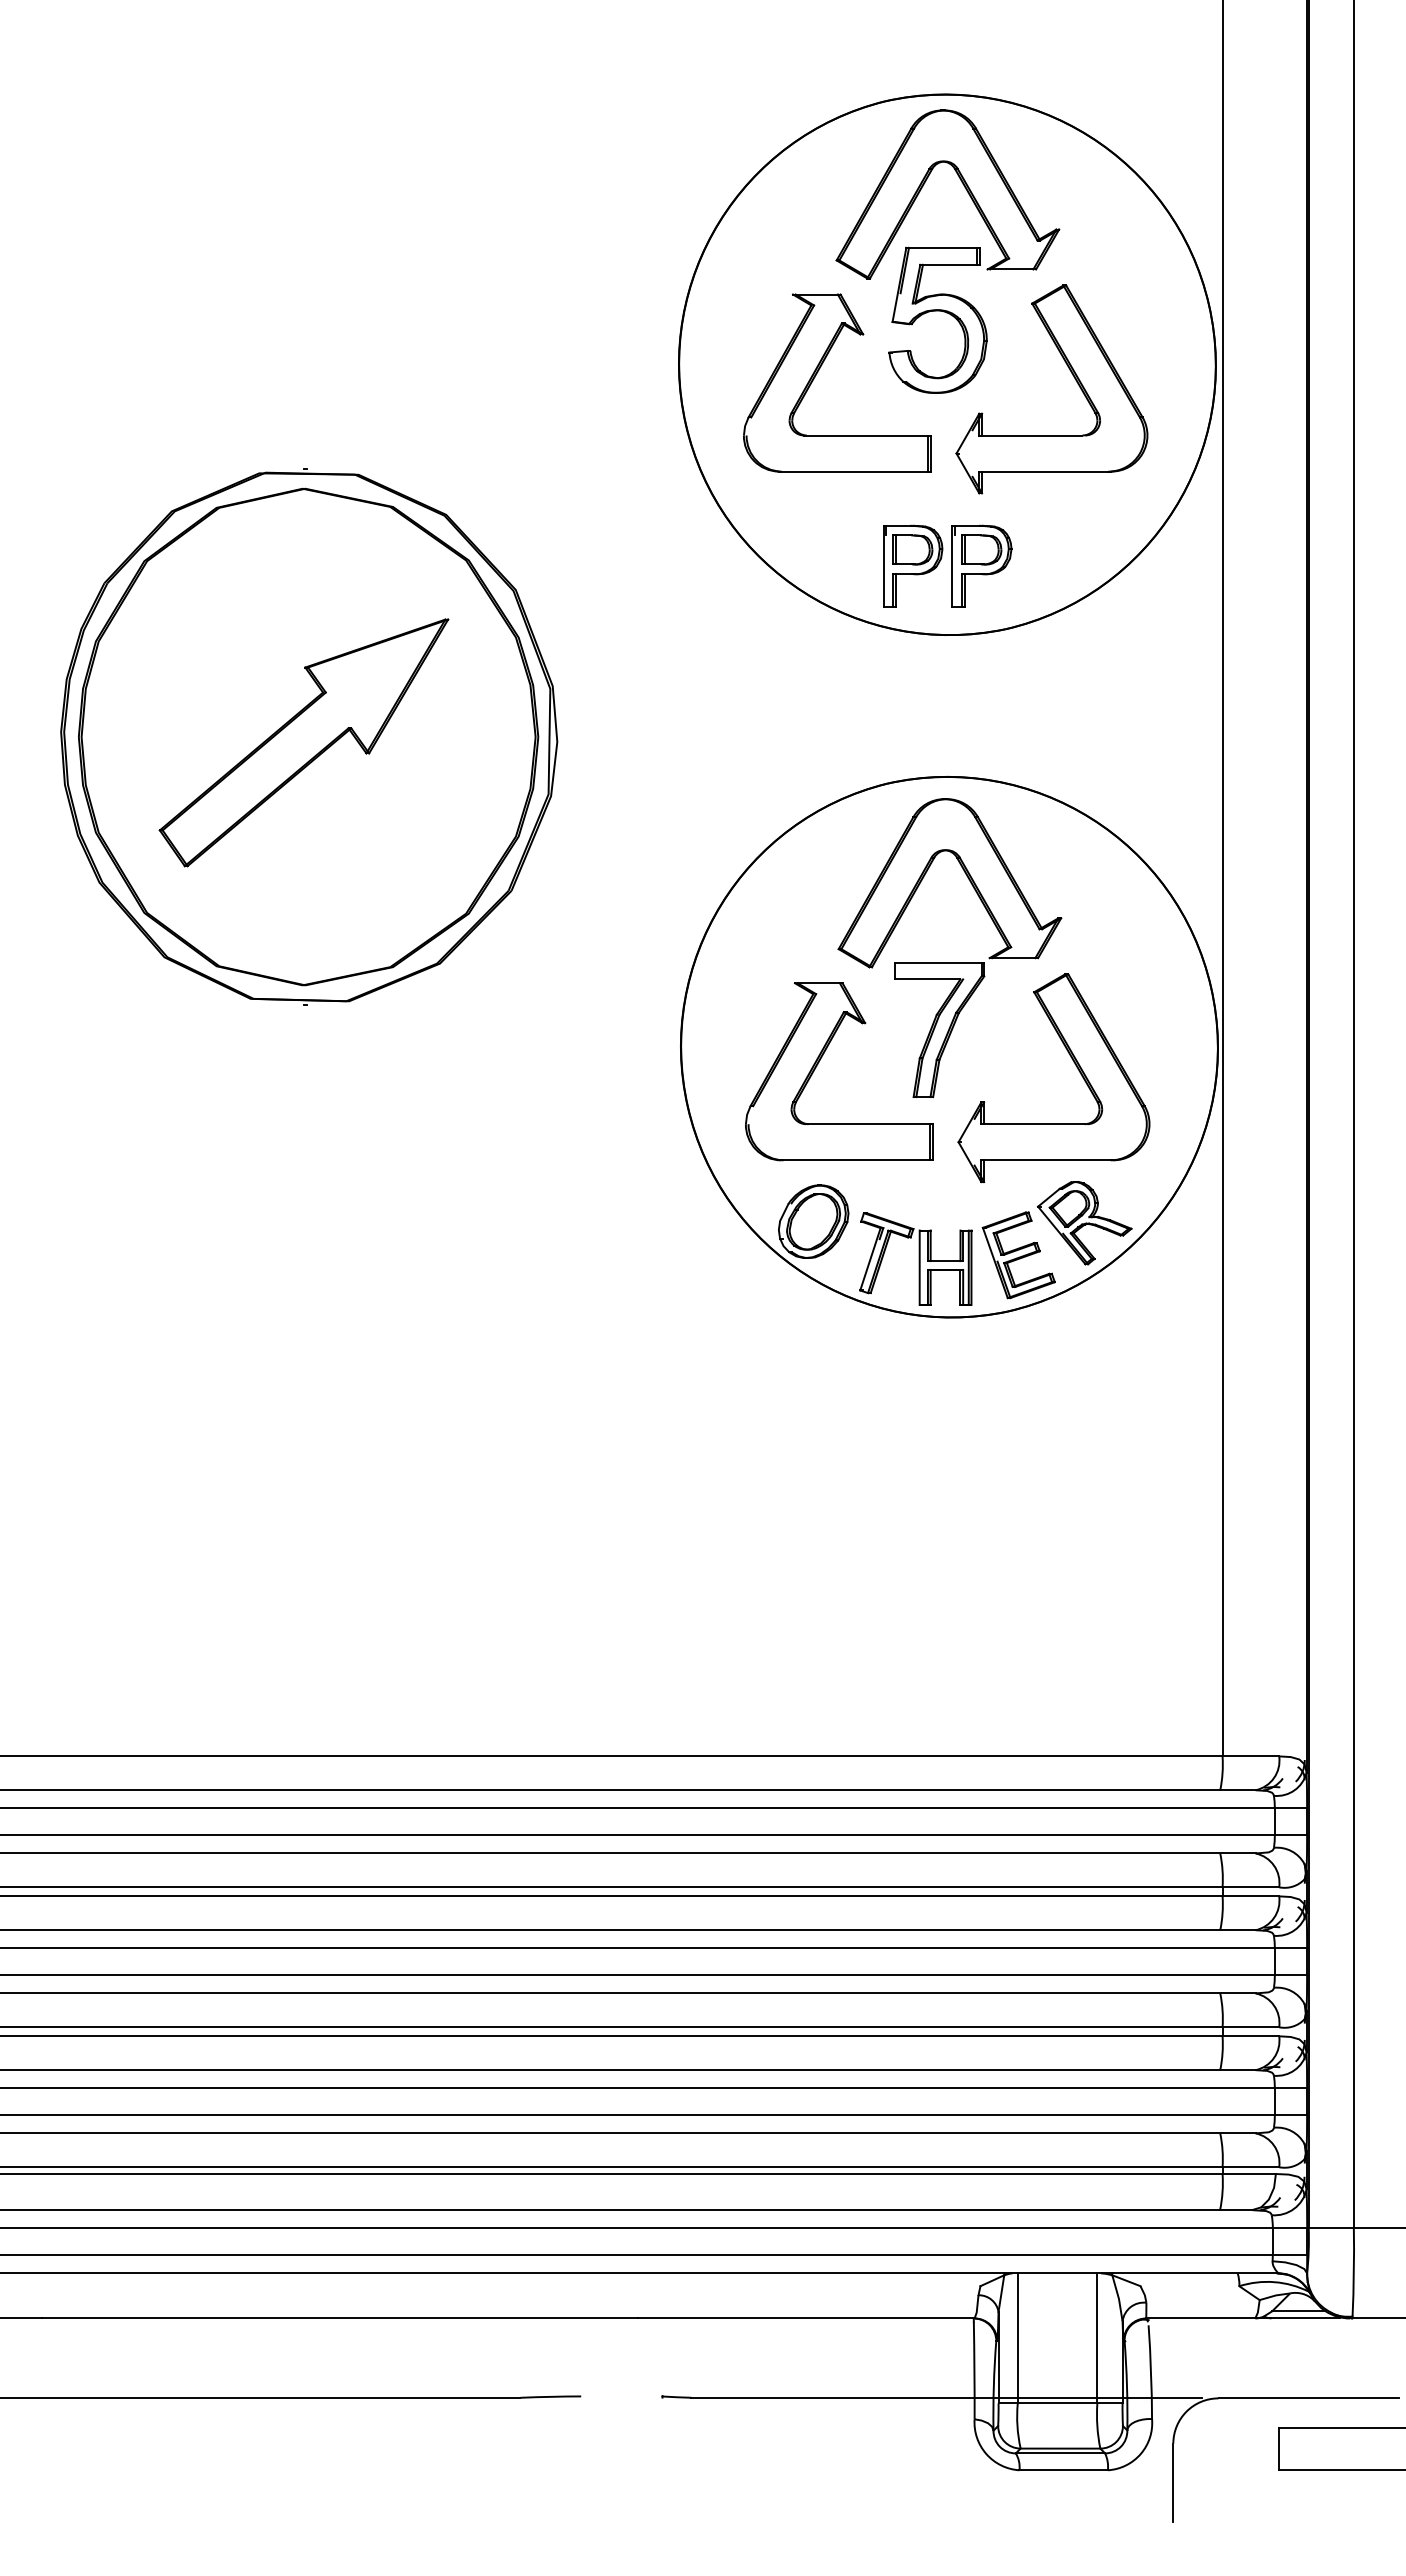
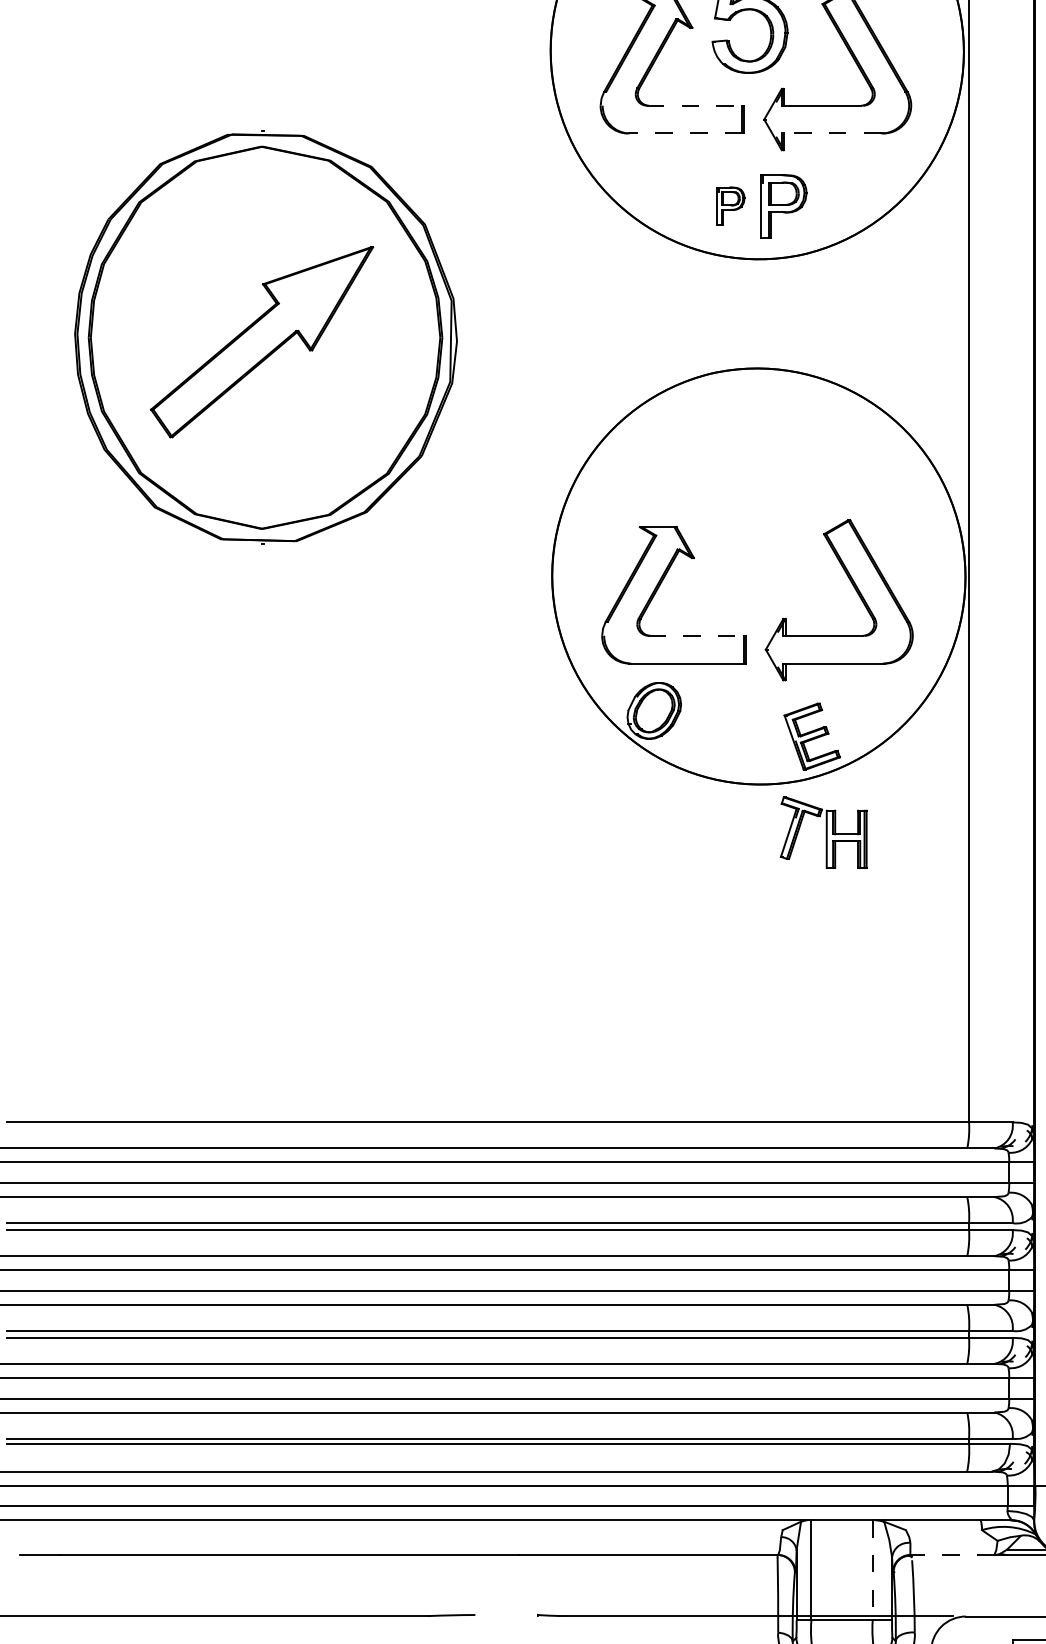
line: (866, 435) -> (694, 105), solid -> dashed
line: (853, 471) -> (684, 133), solid -> dashed
line: (1043, 471) -> (831, 133), solid -> dashed
part: (913, 565) -> (731, 205), size x0.6
part: (949, 962) -> (758, 511), removed
line: (868, 1124) -> (696, 636), solid -> dashed
part: (1084, 1223) -> (862, 712), removed
part: (915, 1258) -> (823, 832), moved
line: (1200, 2318) -> (952, 1555), solid -> dashed
line: (1097, 2338) -> (872, 1570), solid -> dashed

